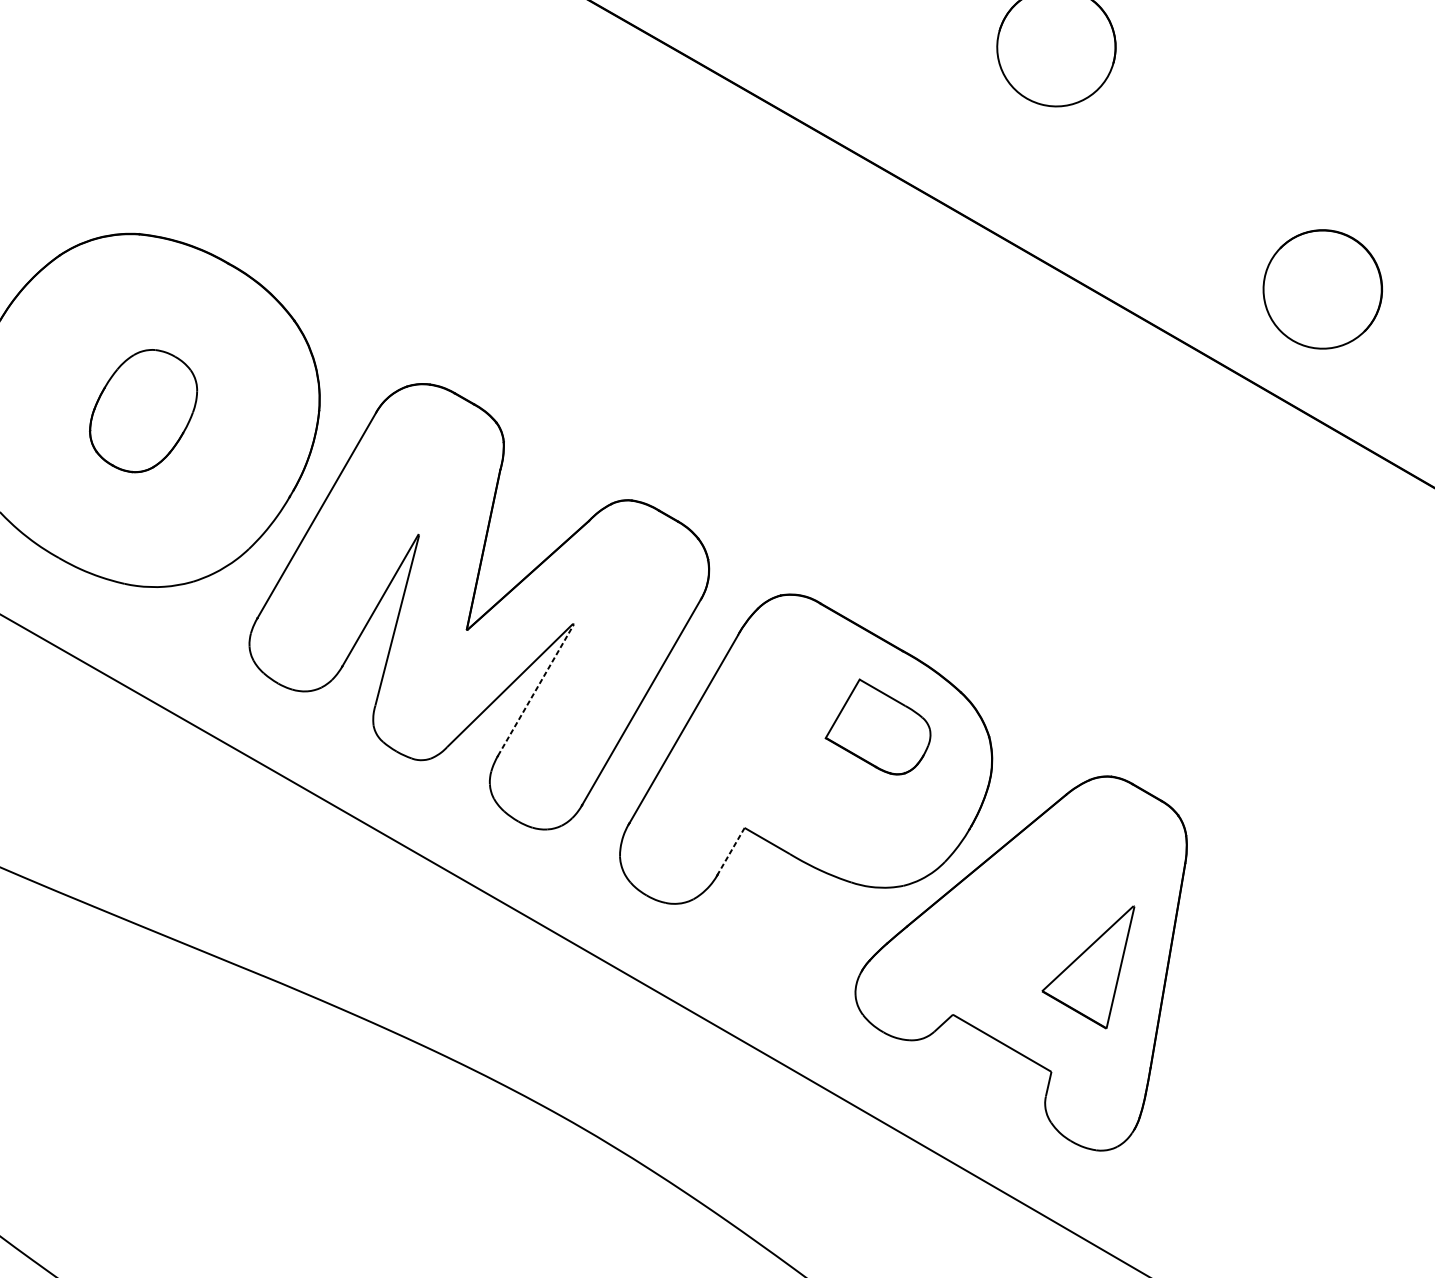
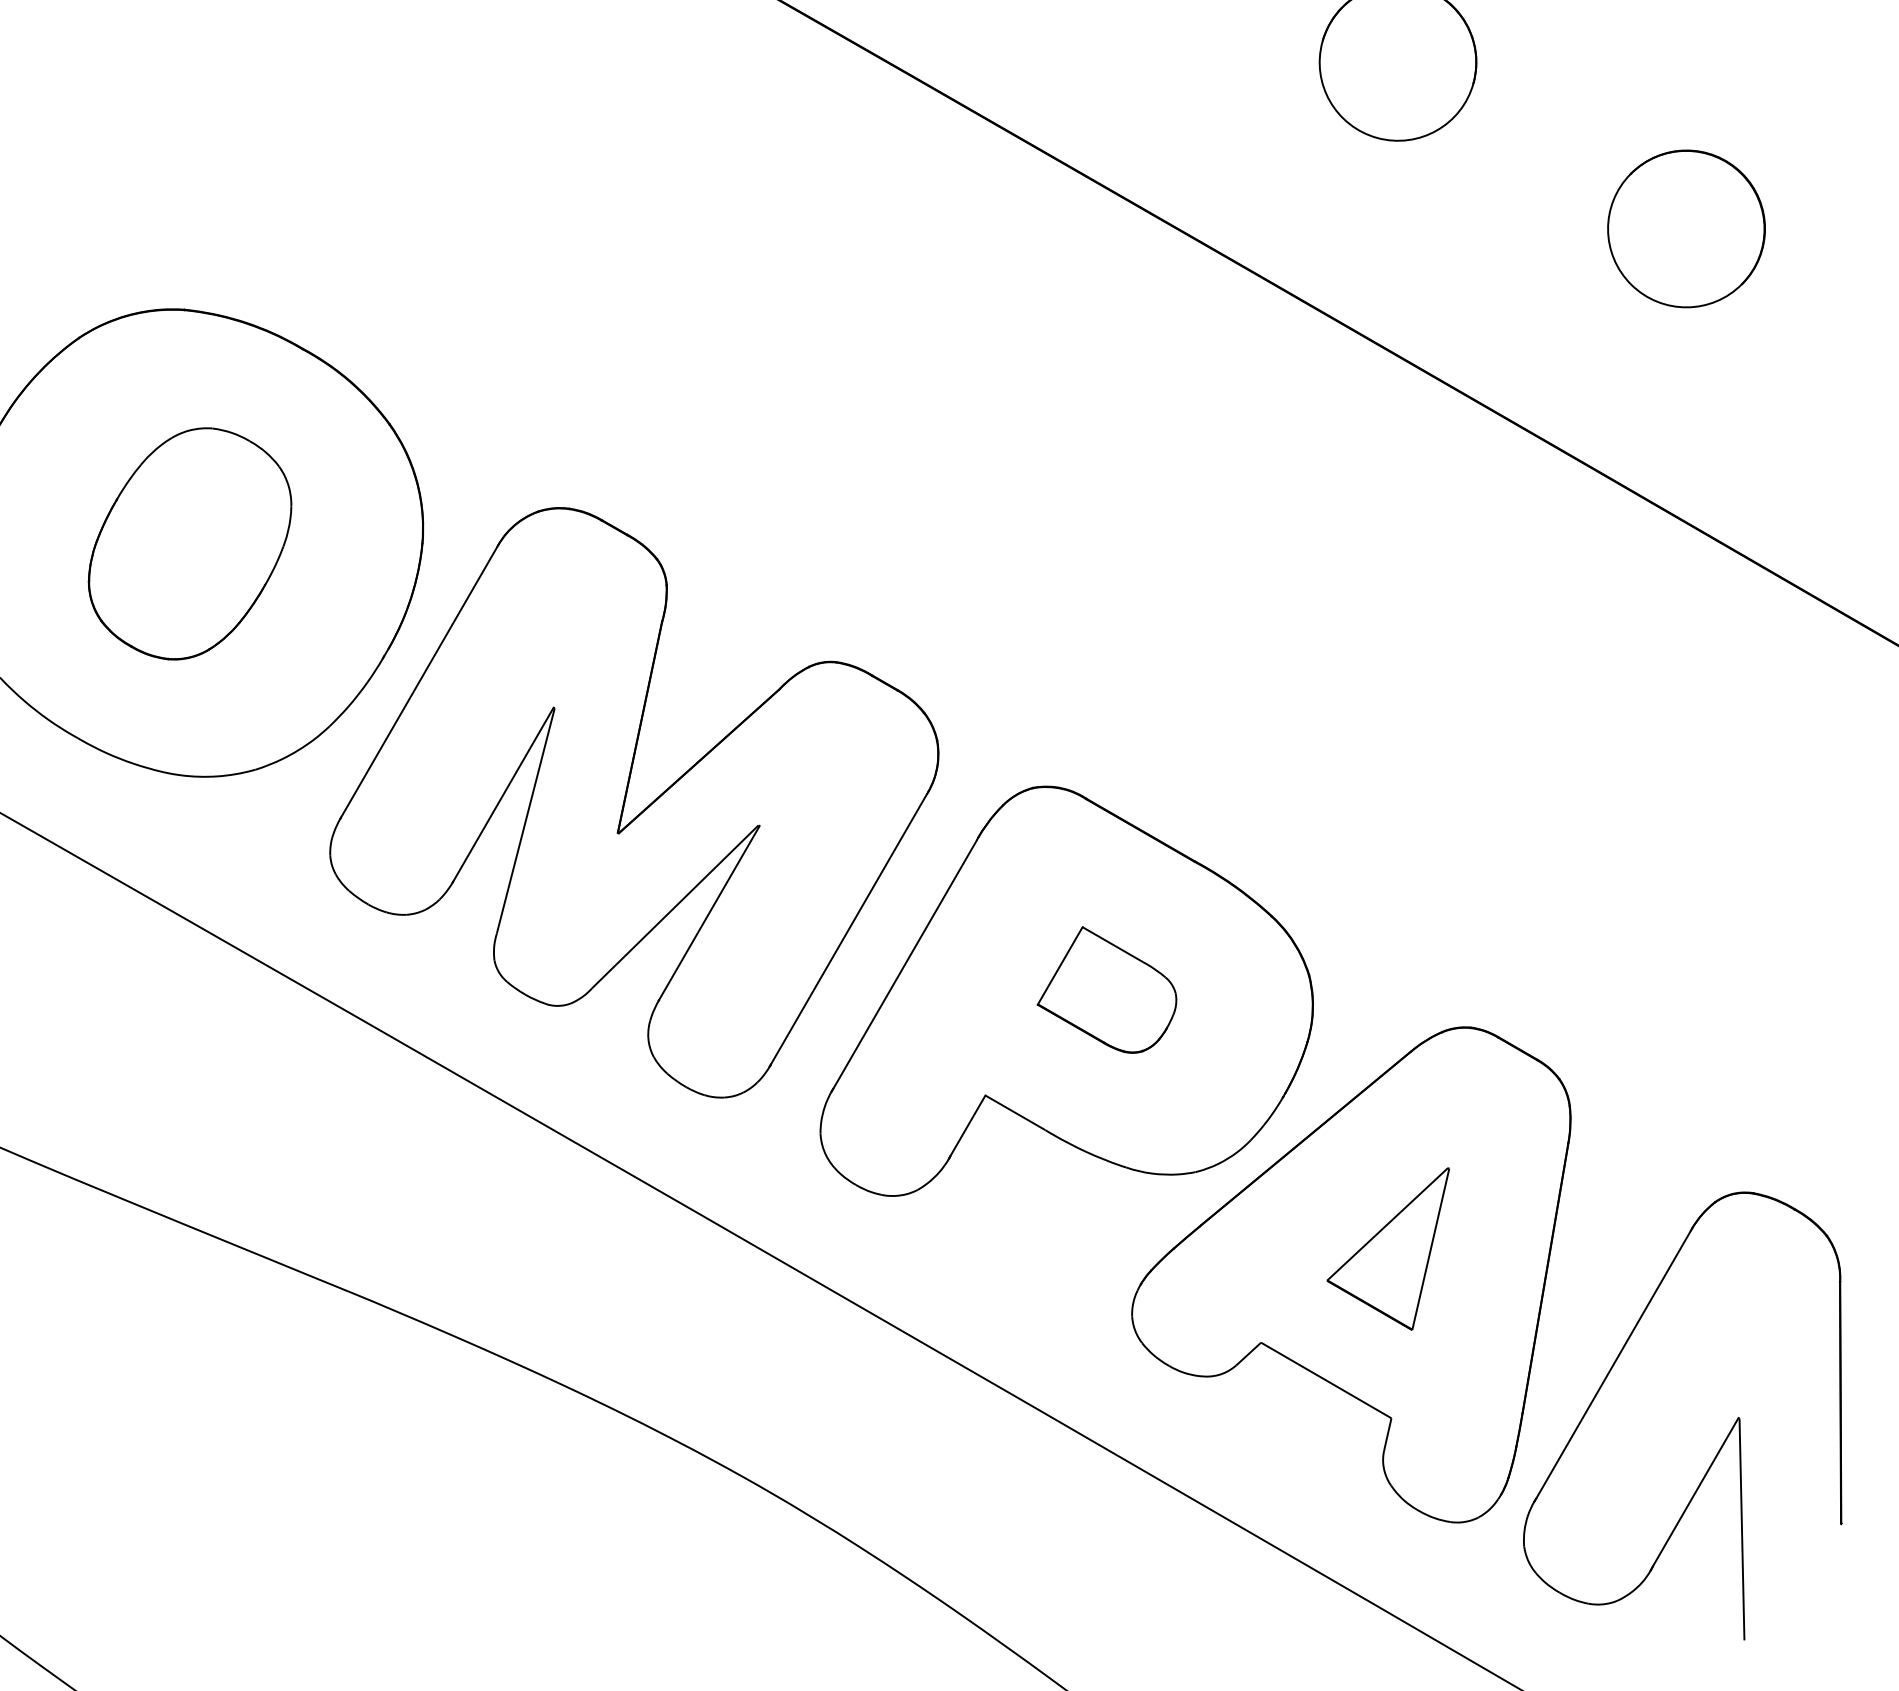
part: (1322, 289) -> (1686, 228), moved
part: (143, 410) -> (189, 543), size x1.43
line: (536, 689) -> (709, 912), dashed -> solid
part: (877, 726) -> (1106, 989), moved
line: (731, 850) -> (967, 1125), dashed -> solid
part: (1087, 966) -> (1387, 1248), moved
part: (1302, 1089) -> (1723, 1441), added

